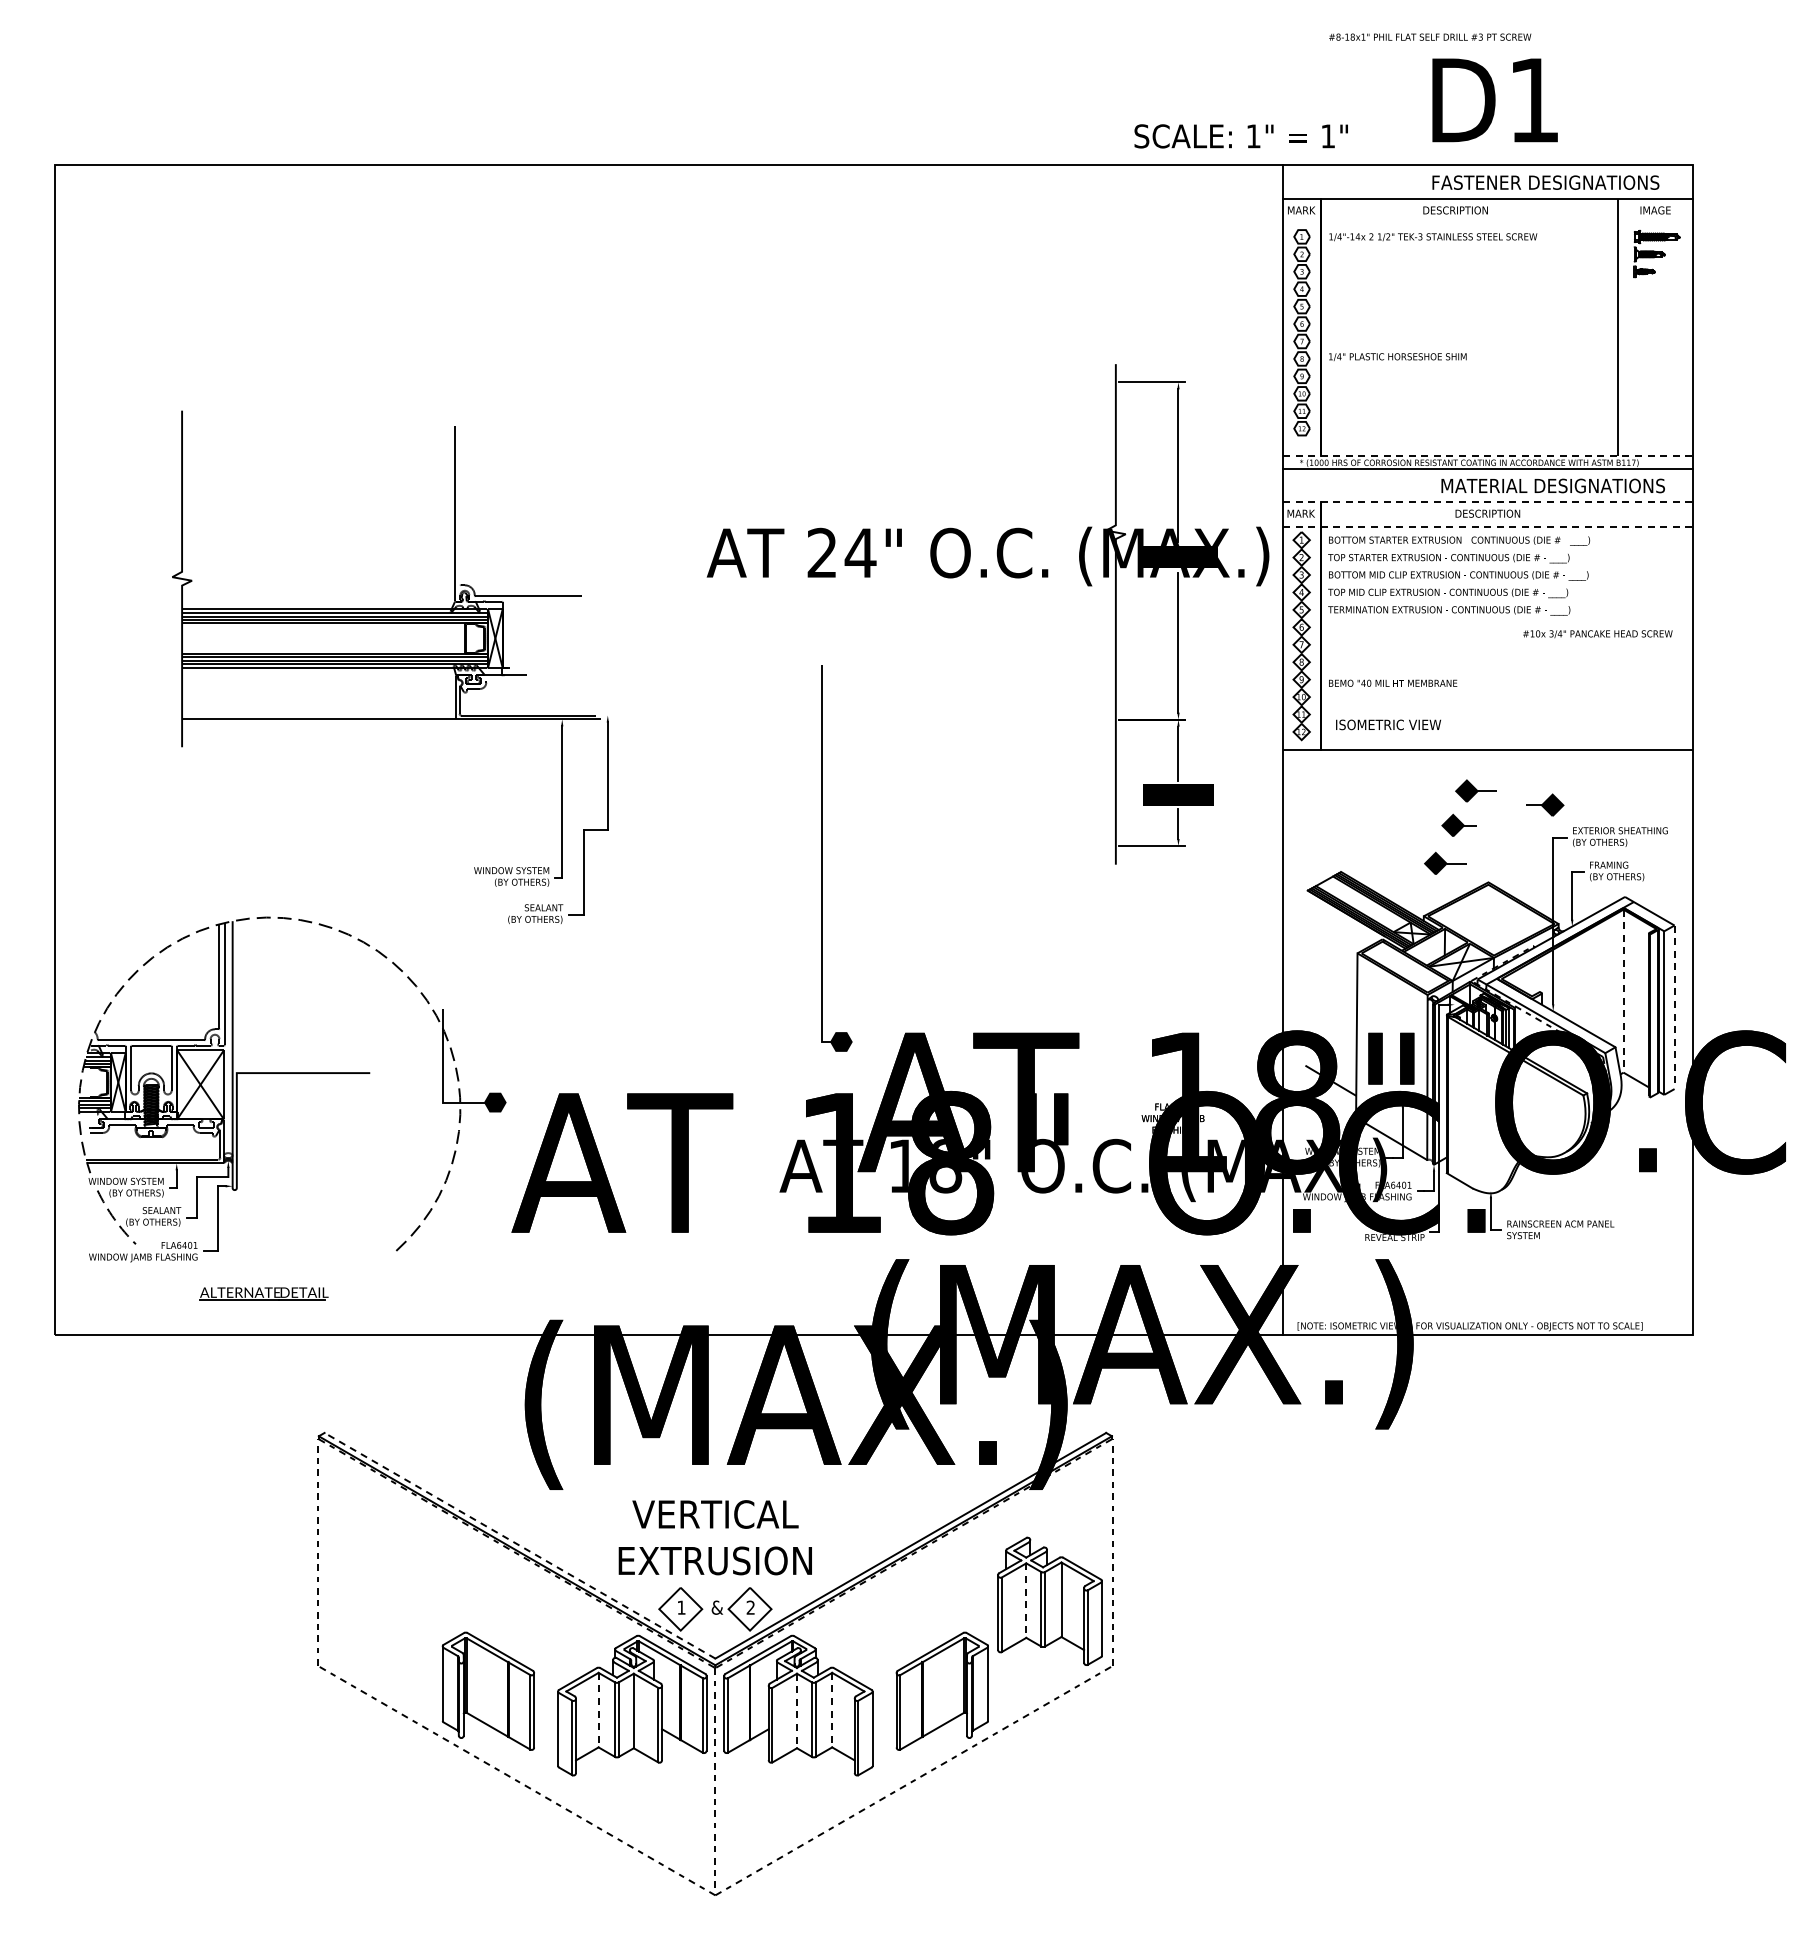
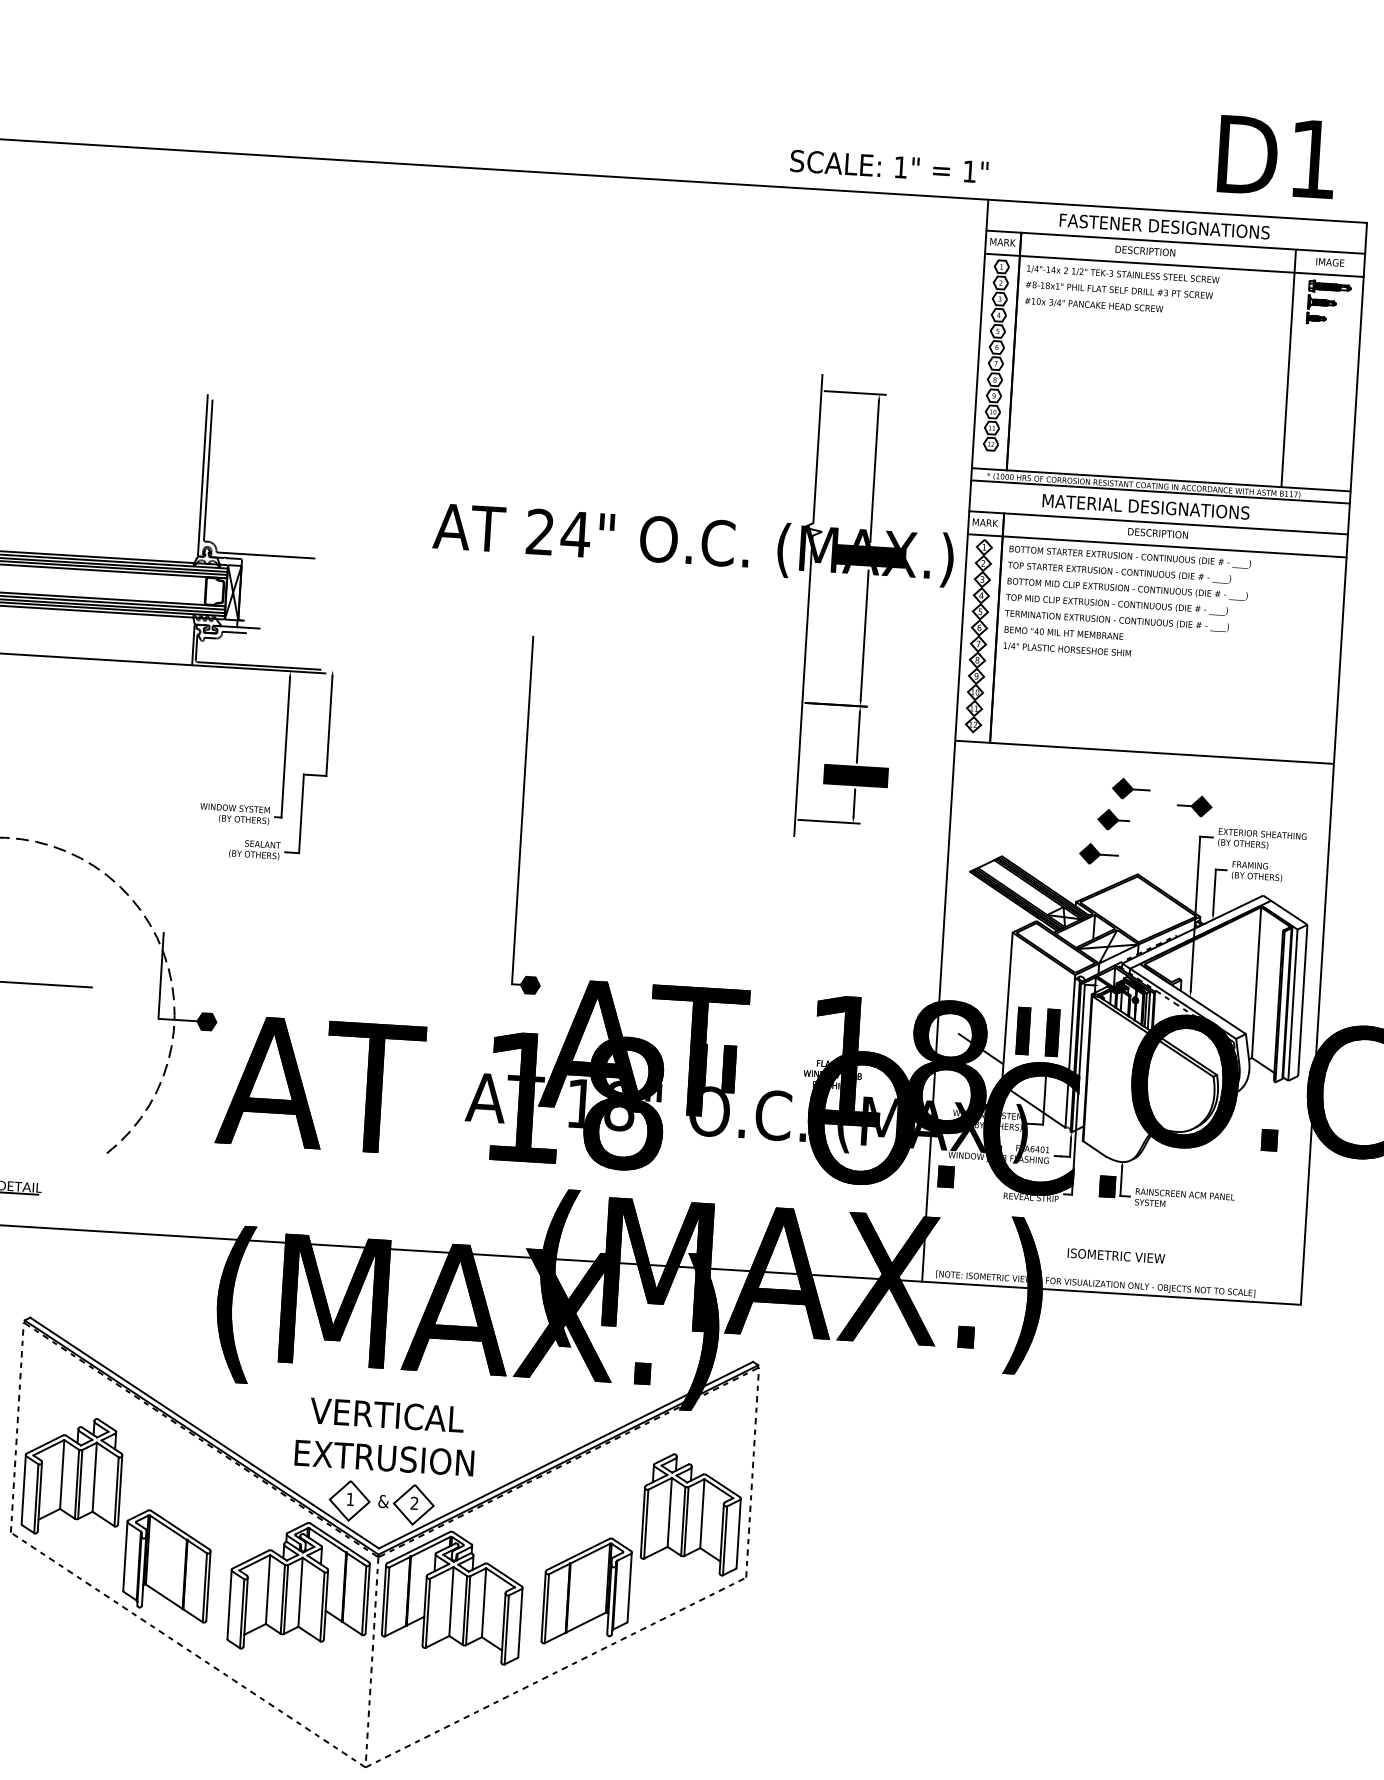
text: (1430, 36) -> (1119, 289), moved
text: (1494, 100) -> (1276, 157), moved
text: (1240, 136) -> (888, 166), moved
text: (1545, 182) -> (1164, 226), moved
line: (1487, 223) -> (1174, 265), added
text: (1397, 356) -> (1067, 649), moved
line: (1487, 455) -> (1161, 479), dashed -> solid
text: (1552, 485) -> (1145, 506), moved
line: (1487, 502) -> (1158, 523), dashed -> solid
line: (460, 507) -> (208, 469), added
line: (1487, 527) -> (1156, 546), dashed -> solid
text: (1597, 634) -> (1093, 305), moved
line: (499, 681) -> (234, 632), added
text: (1393, 682) -> (1064, 632), moved
text: (1388, 724) -> (1116, 1255), moved
line: (1623, 991) -> (1256, 982), dashed -> solid
line: (1674, 1007) -> (1302, 1000), dashed -> solid
line: (520, 1545) -> (205, 1432), dashed -> solid
part: (380, 1600) -> (72, 1475), added
line: (1026, 1601) -> (669, 1513), dashed -> solid
line: (598, 1710) -> (267, 1589), dashed -> solid
line: (832, 1710) -> (484, 1603), dashed -> solid
line: (797, 1711) -> (451, 1602), dashed -> solid

